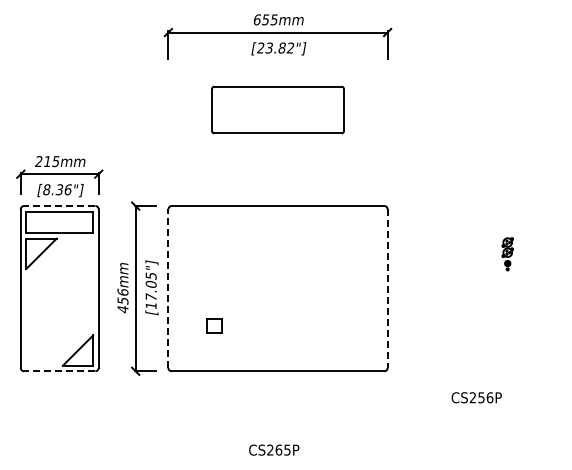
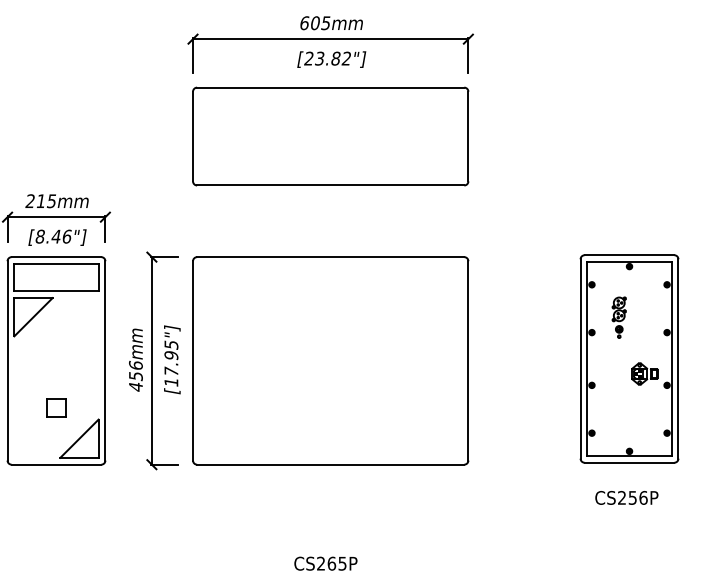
text: (265, 19) -> (314, 22), 655mm -> 605mm
part: (277, 109) -> (330, 135), size x1.67
text: (59, 189) -> (56, 236), [8.36"] -> [8.46"]
line: (59, 206) -> (56, 257), dashed -> solid
text: (151, 284) -> (171, 355), [17.05"] -> [17.95"]
part: (515, 286) -> (629, 358), added
line: (168, 288) -> (193, 360), dashed -> solid
line: (387, 289) -> (468, 361), dashed -> solid
part: (214, 325) -> (56, 407), moved
line: (59, 371) -> (56, 464), dashed -> solid
text: (476, 397) -> (626, 497), moved

